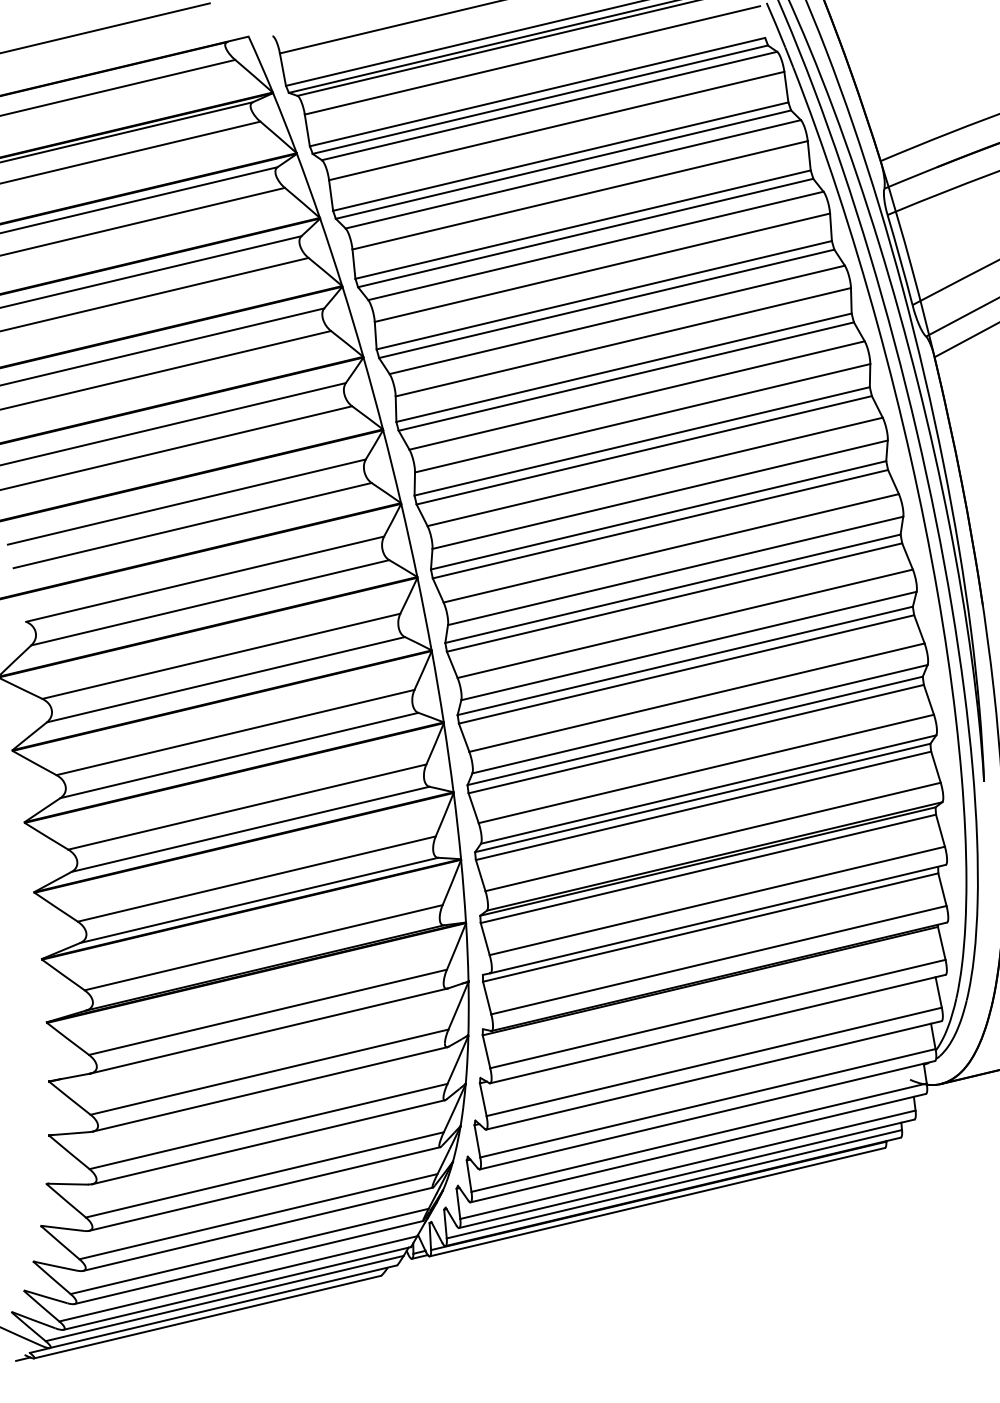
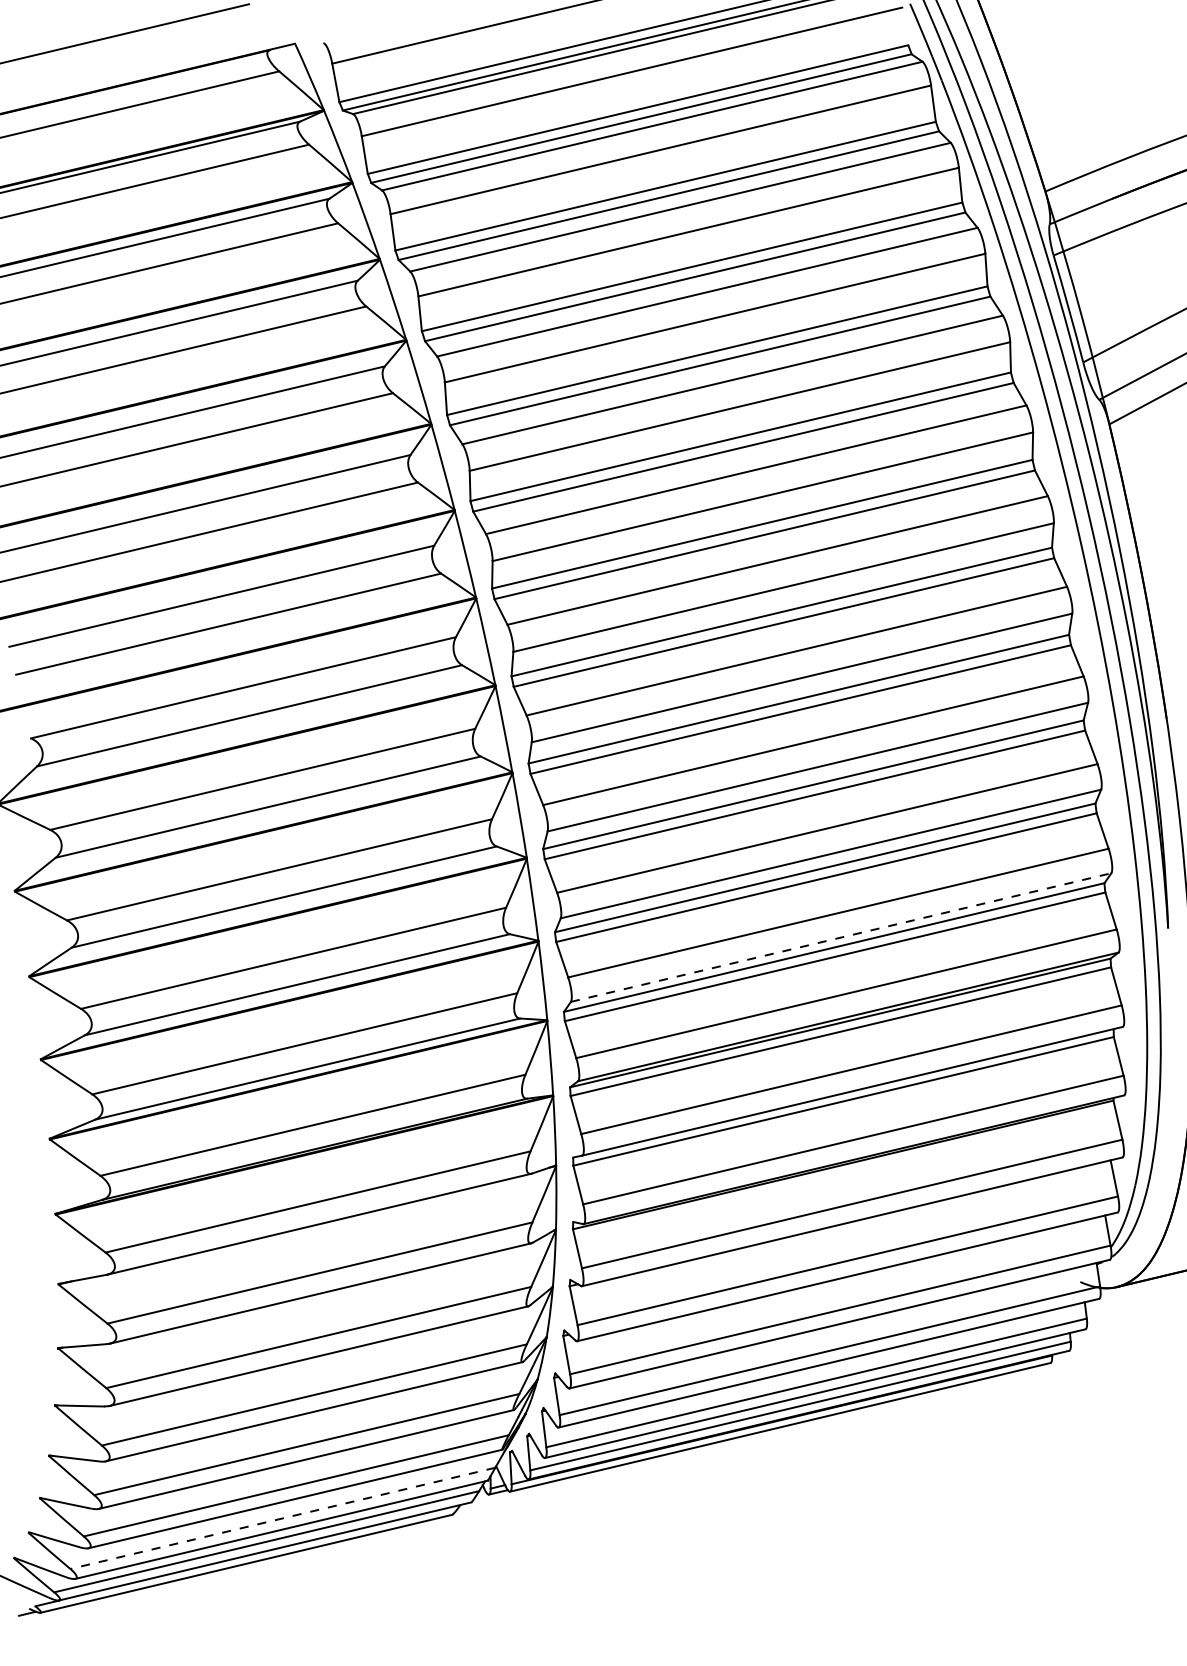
line: (708, 789) -> (841, 937), solid -> dashed
line: (238, 1278) -> (283, 1517), solid -> dashed

